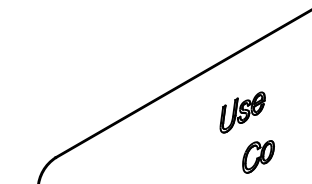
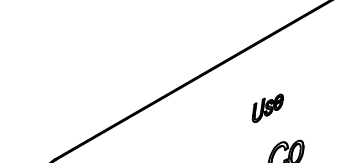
part: (242, 112) -> (267, 108), size x0.6

